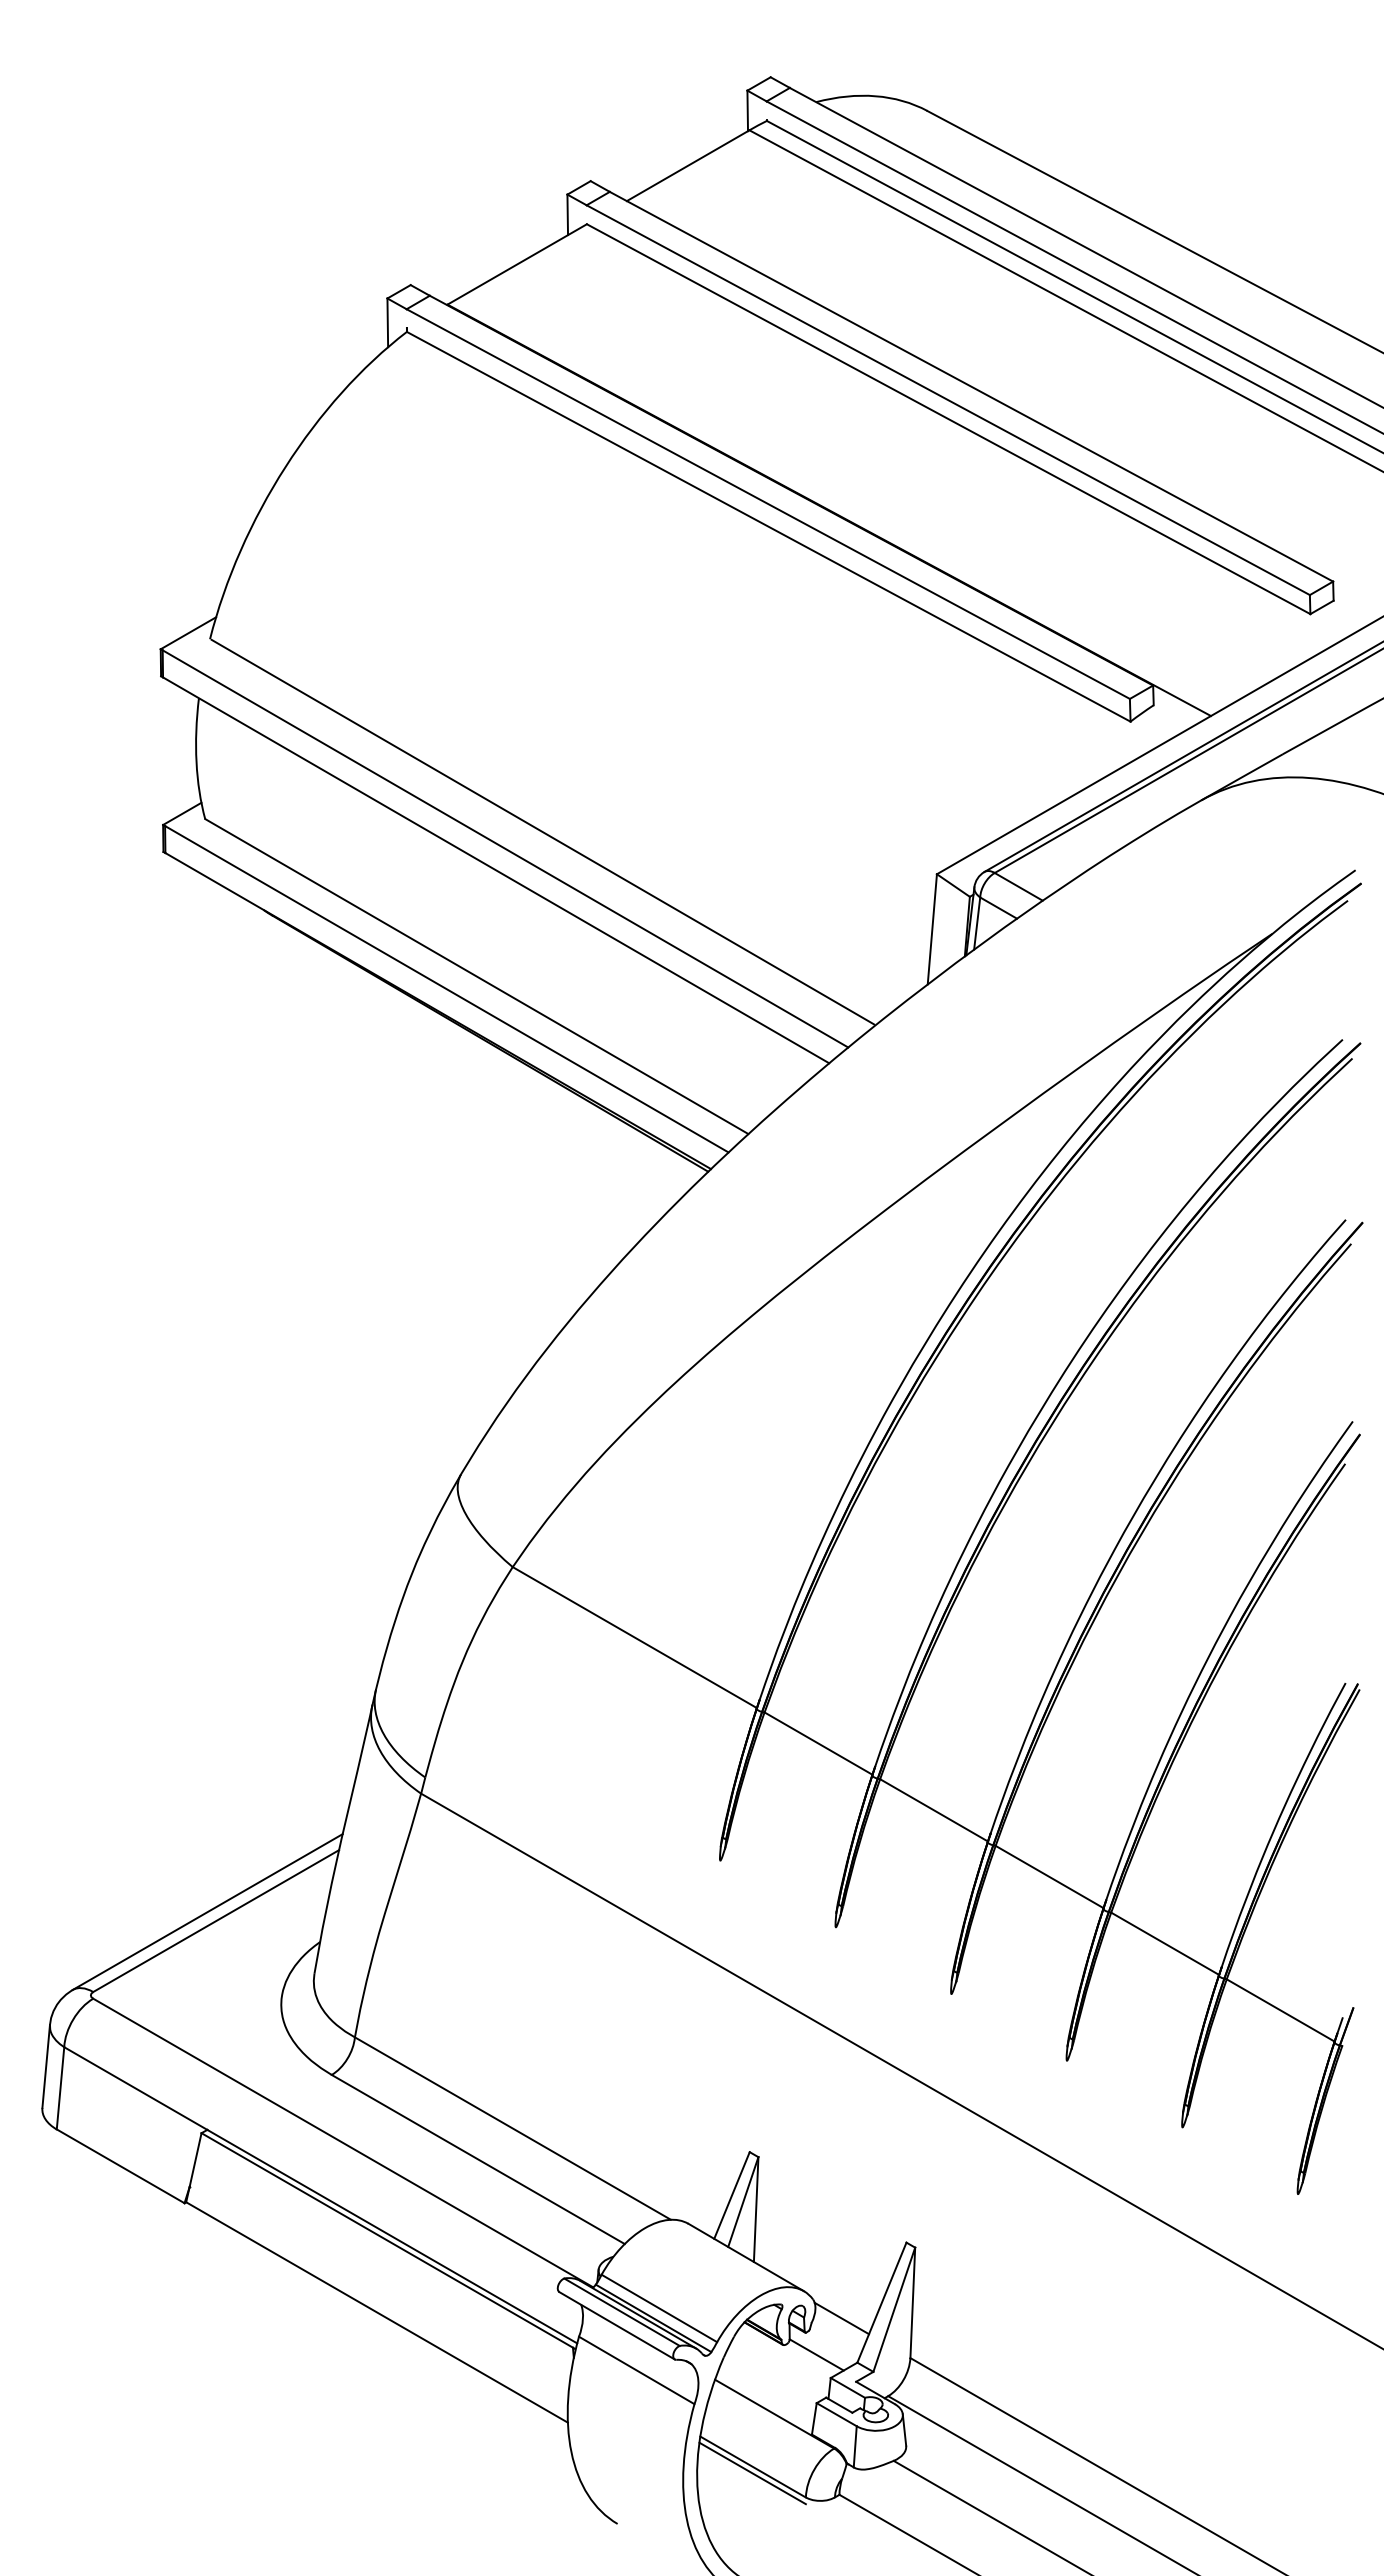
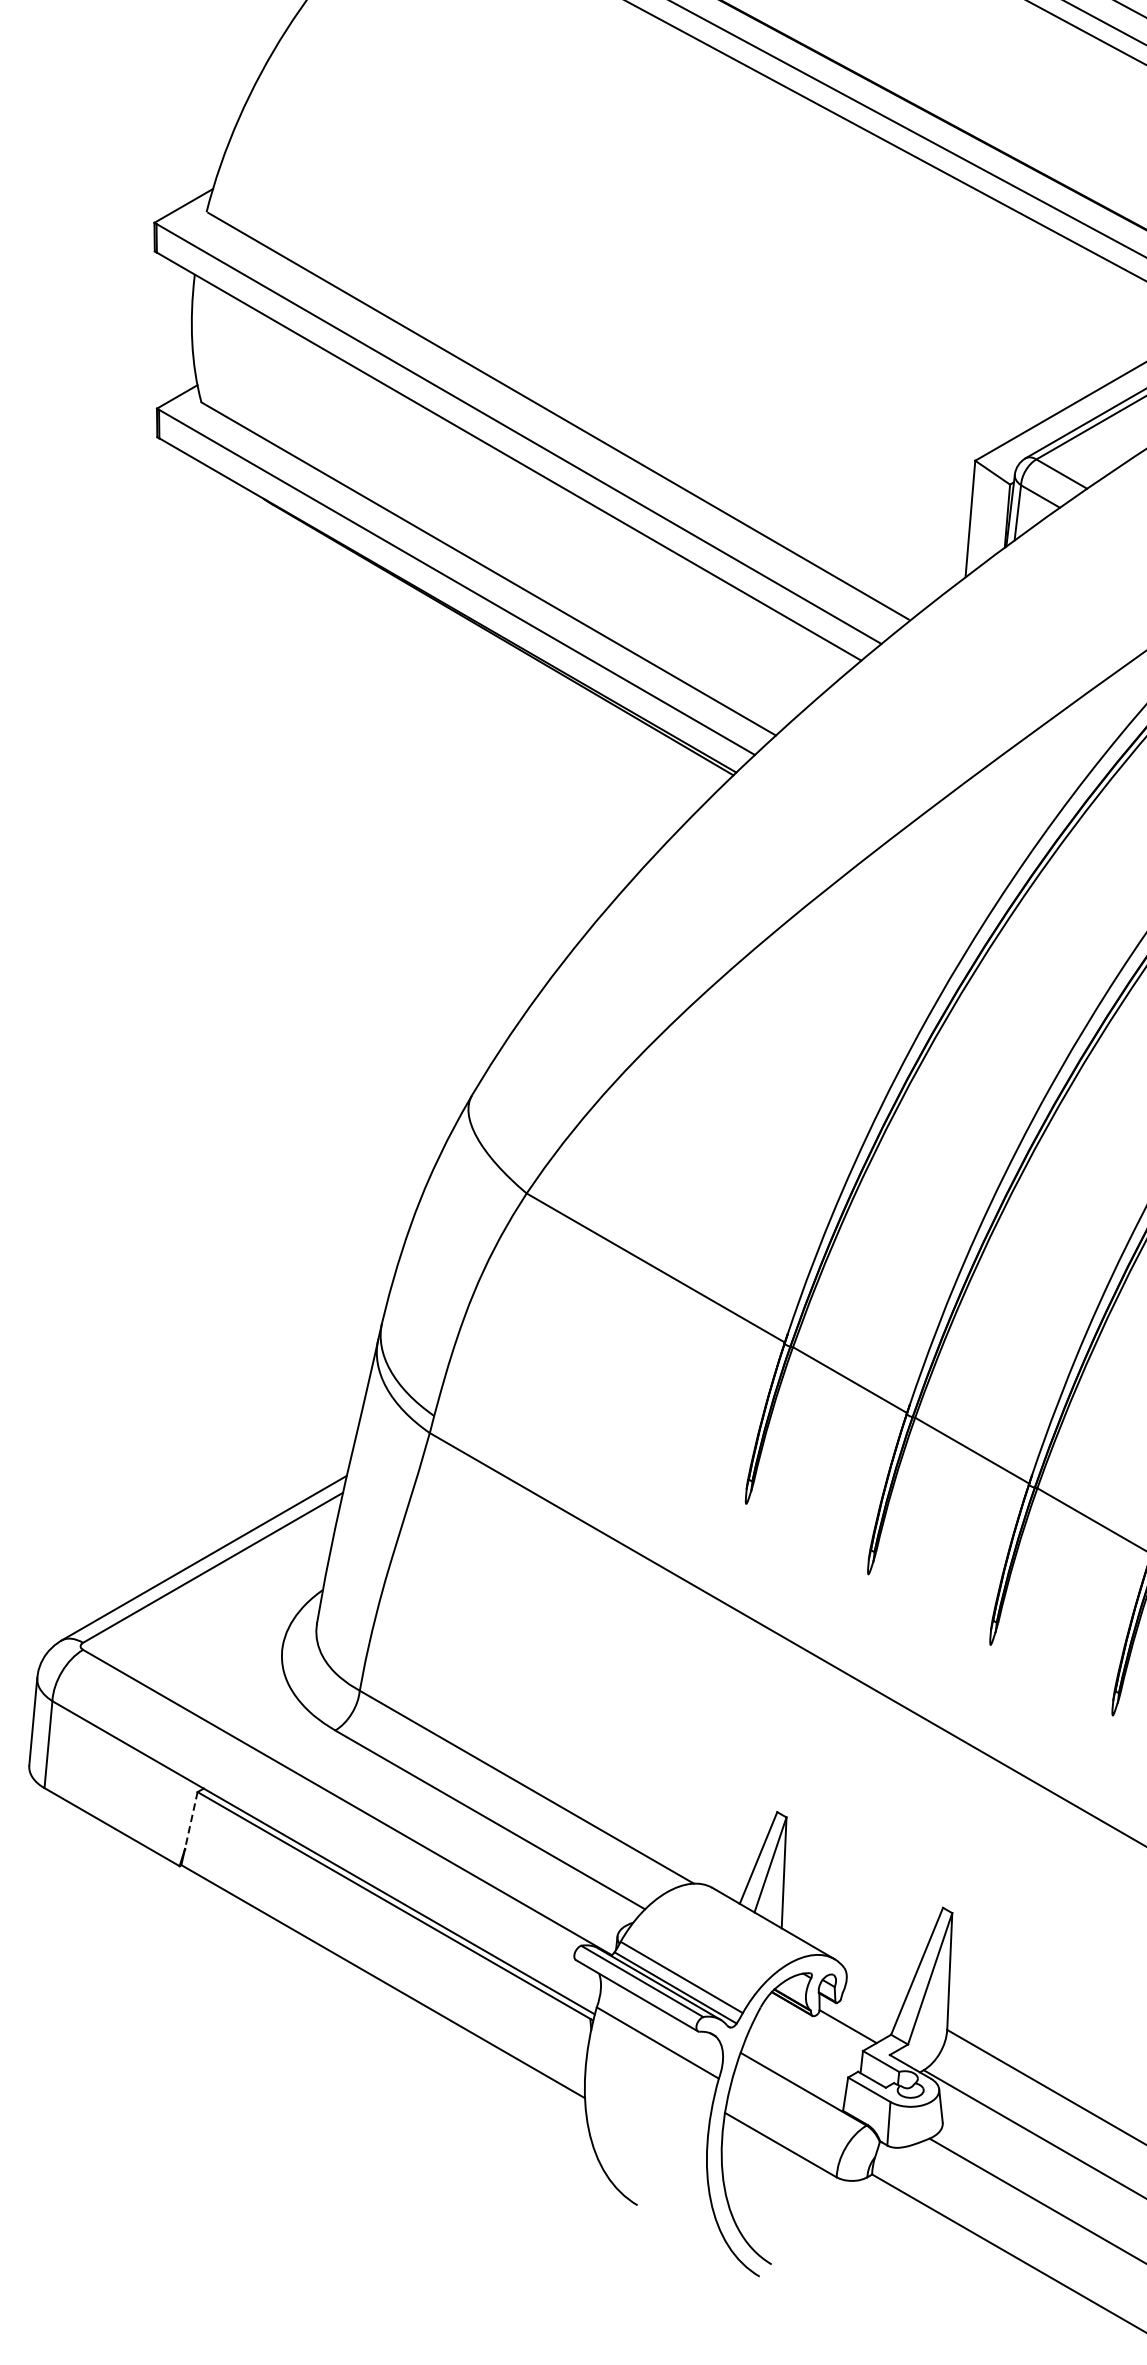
line: (195, 2160) -> (191, 1820), solid -> dashed
line: (841, 2318) -> (874, 1988), removed
line: (752, 2473) -> (780, 2151), removed

